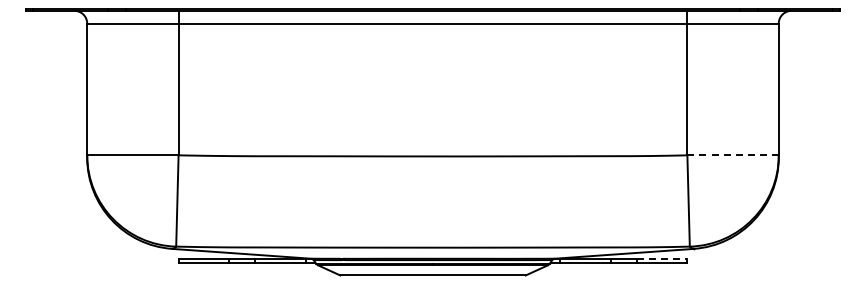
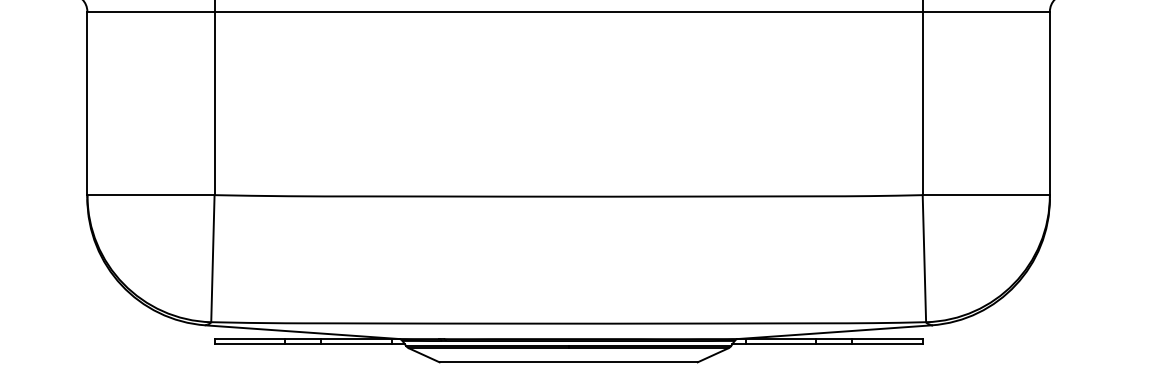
line: (733, 155) -> (986, 195), dashed -> solid
line: (662, 258) -> (888, 338), dashed -> solid

